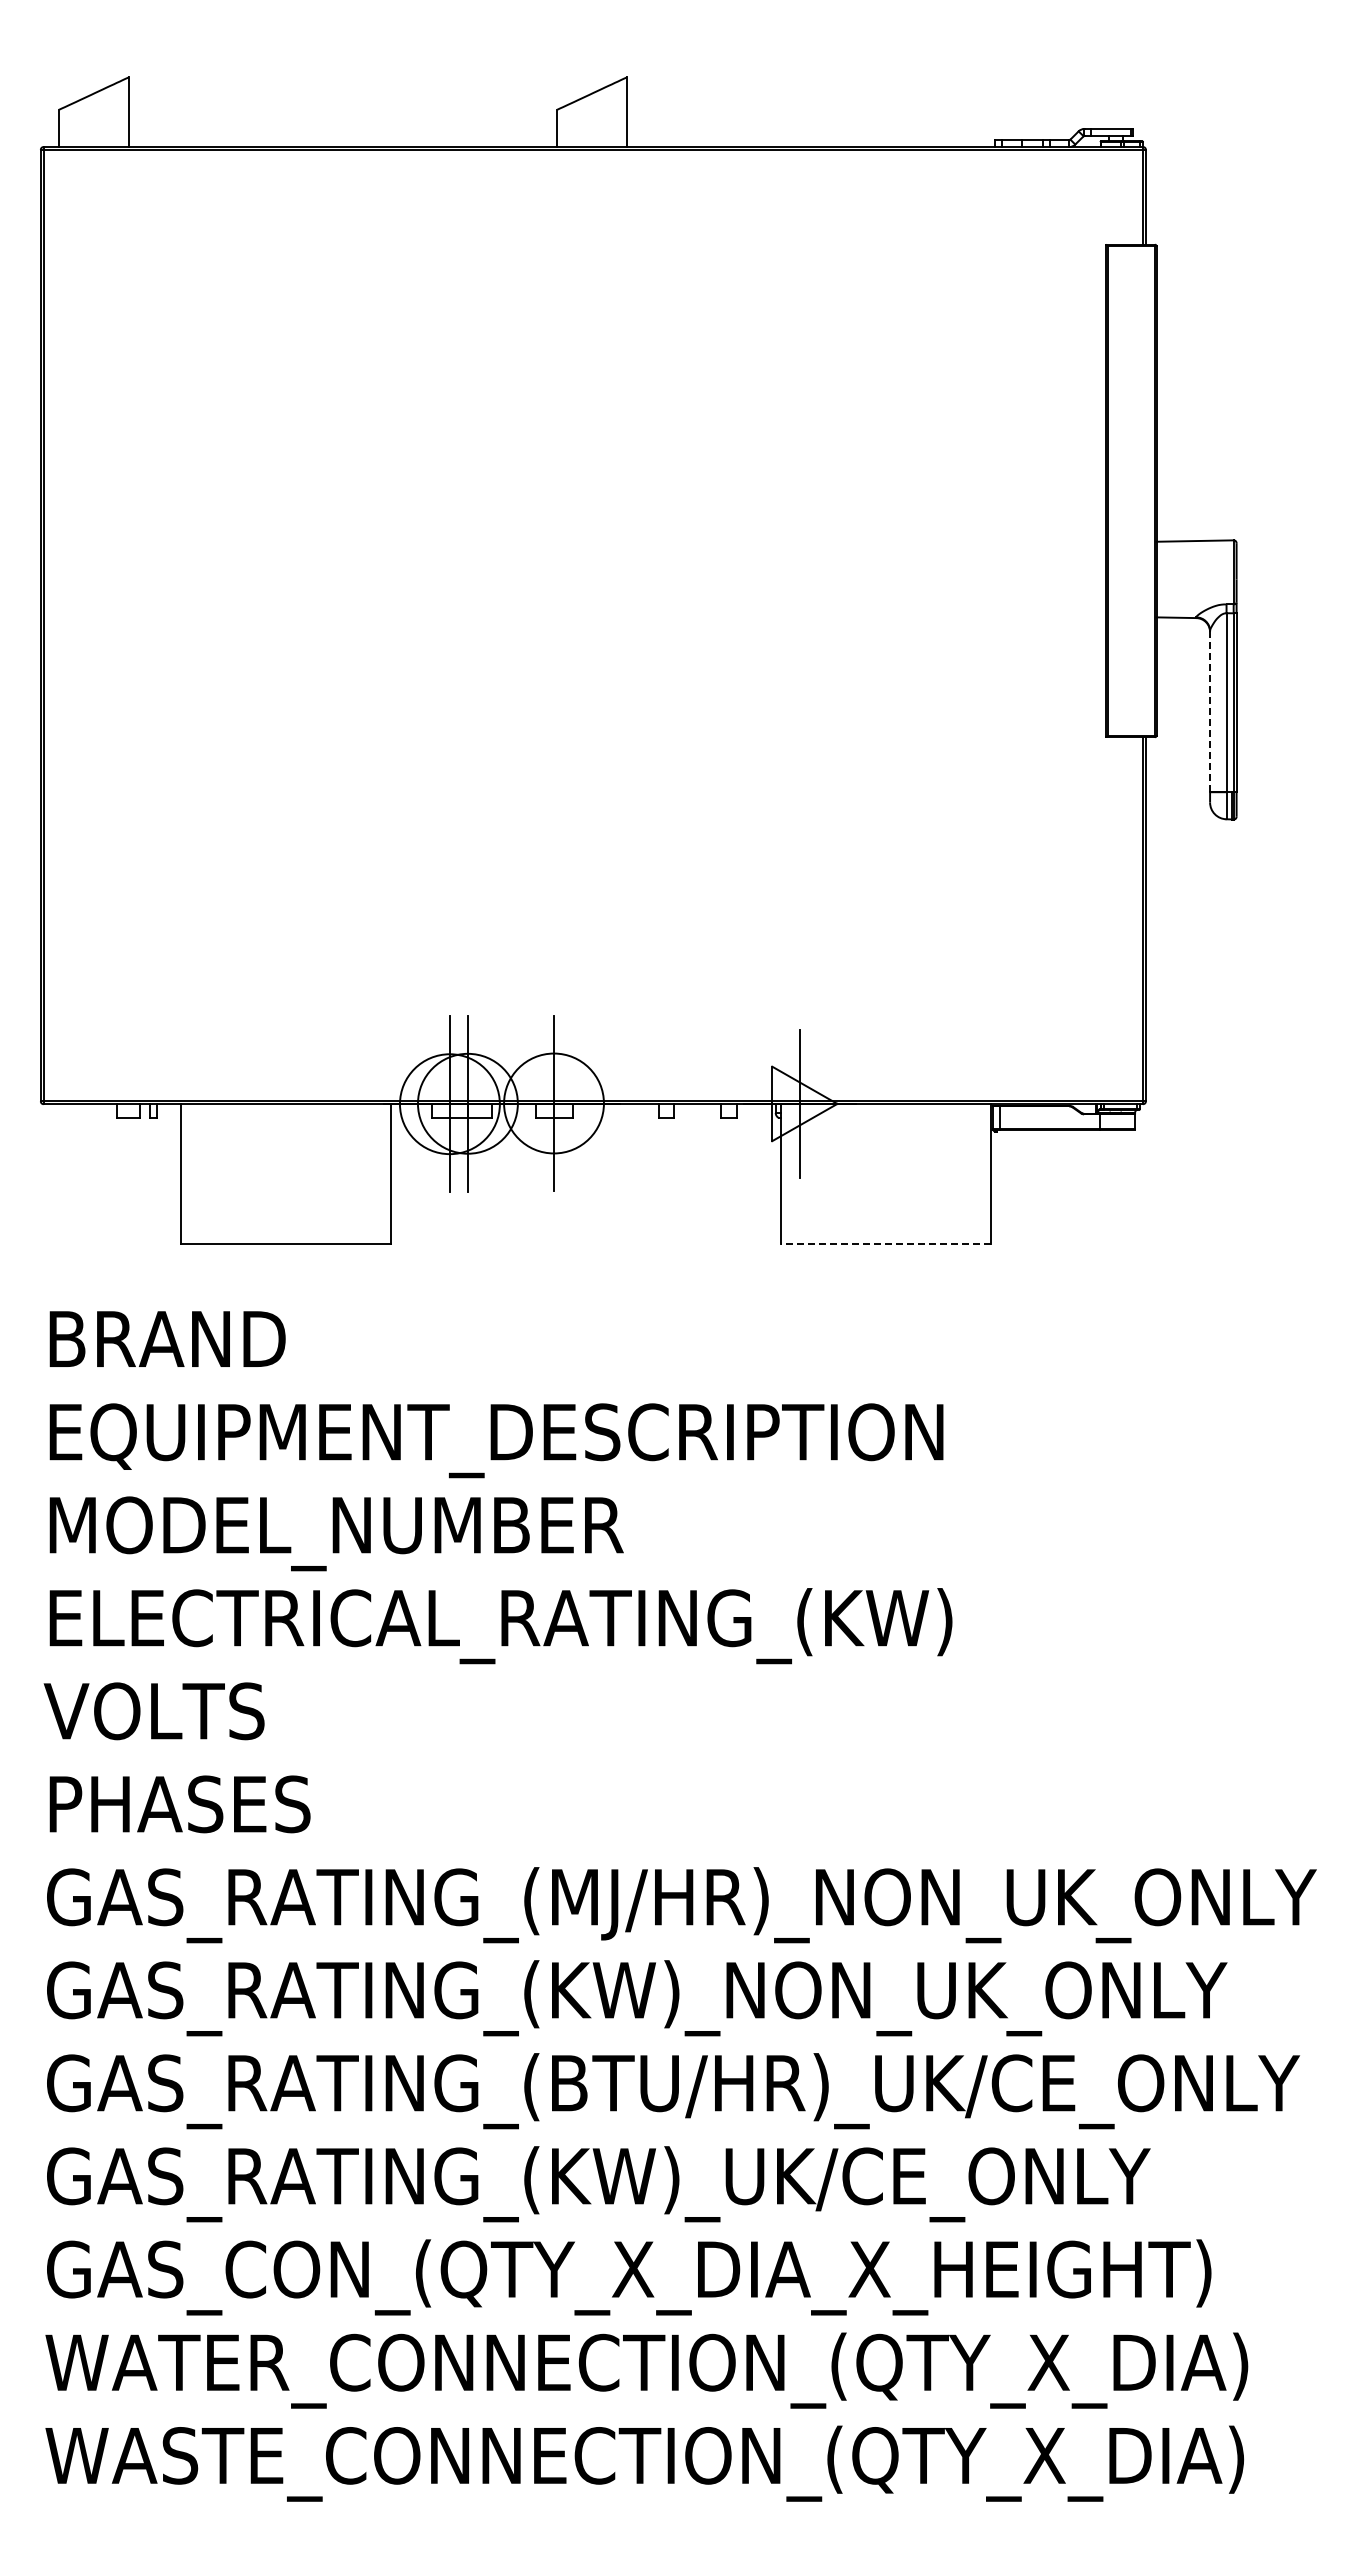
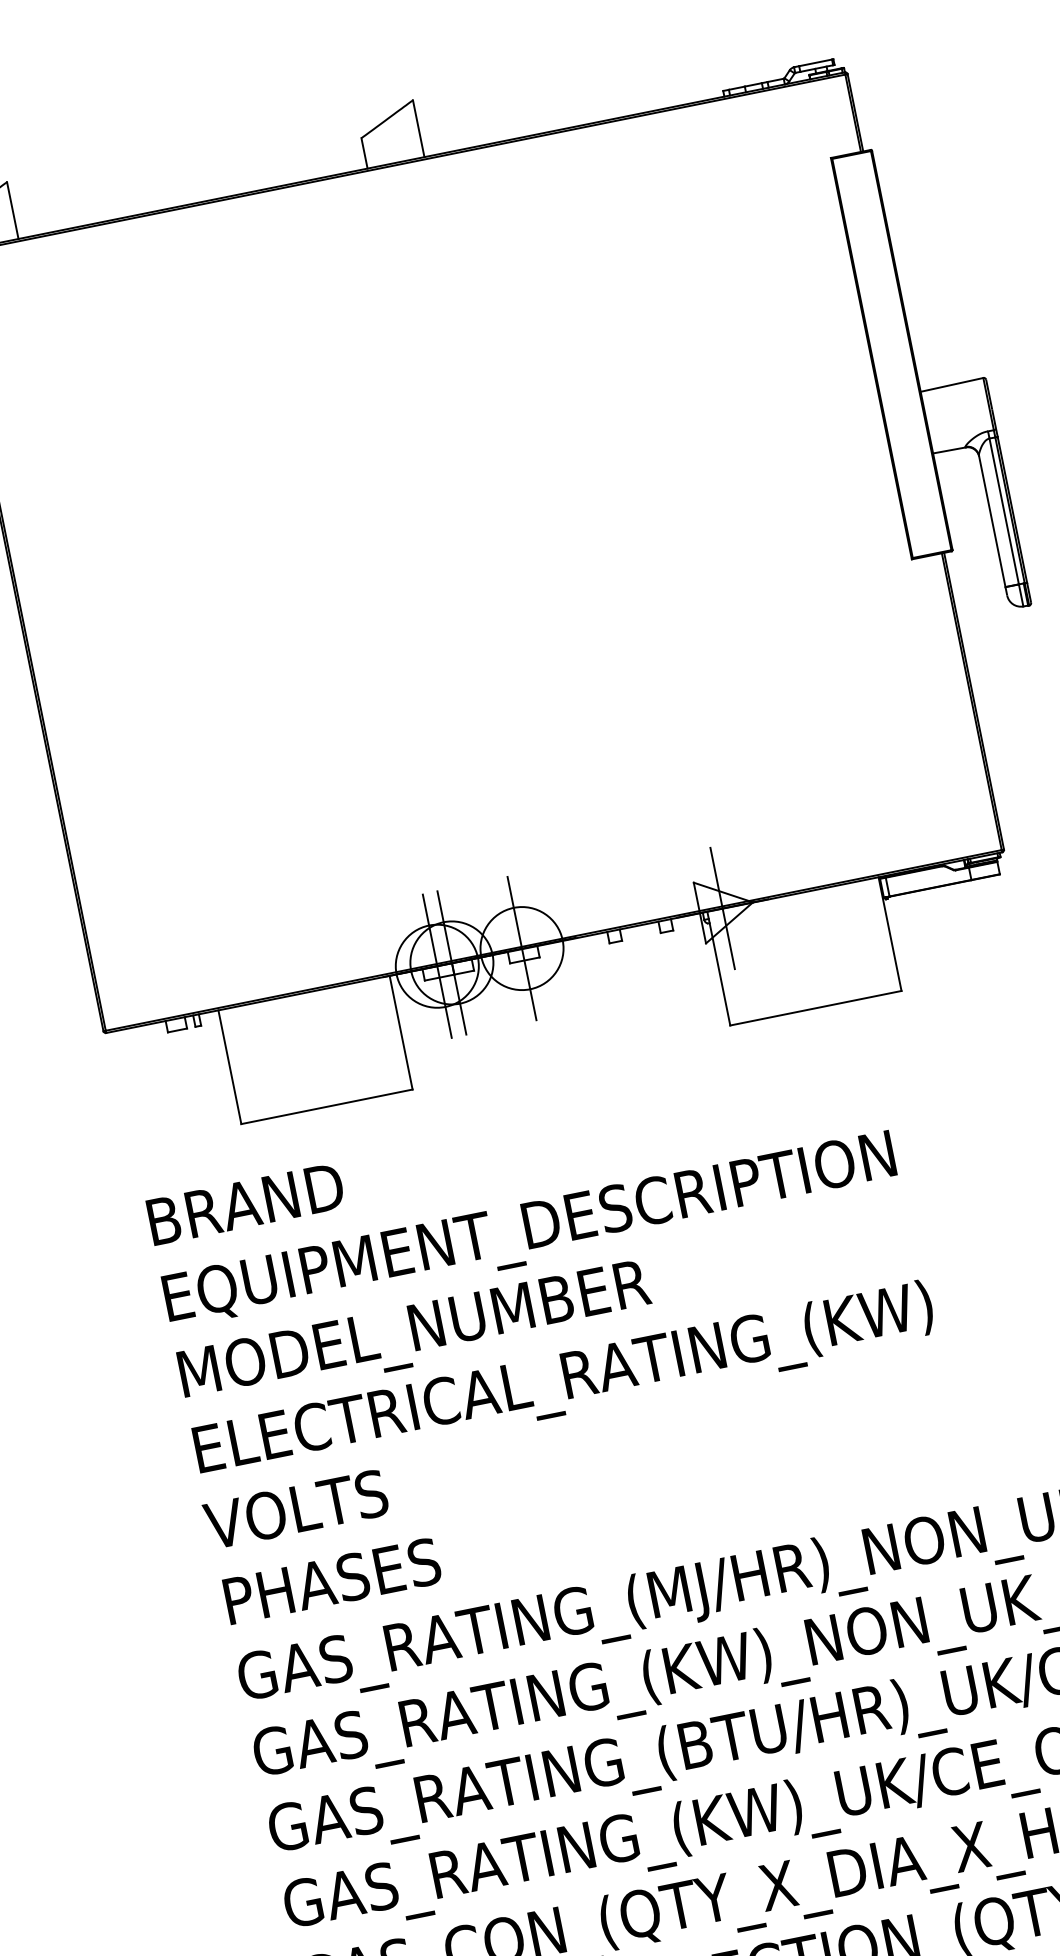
line: (1210, 711) -> (992, 521), dashed -> solid
line: (885, 1243) -> (815, 1008), dashed -> solid

